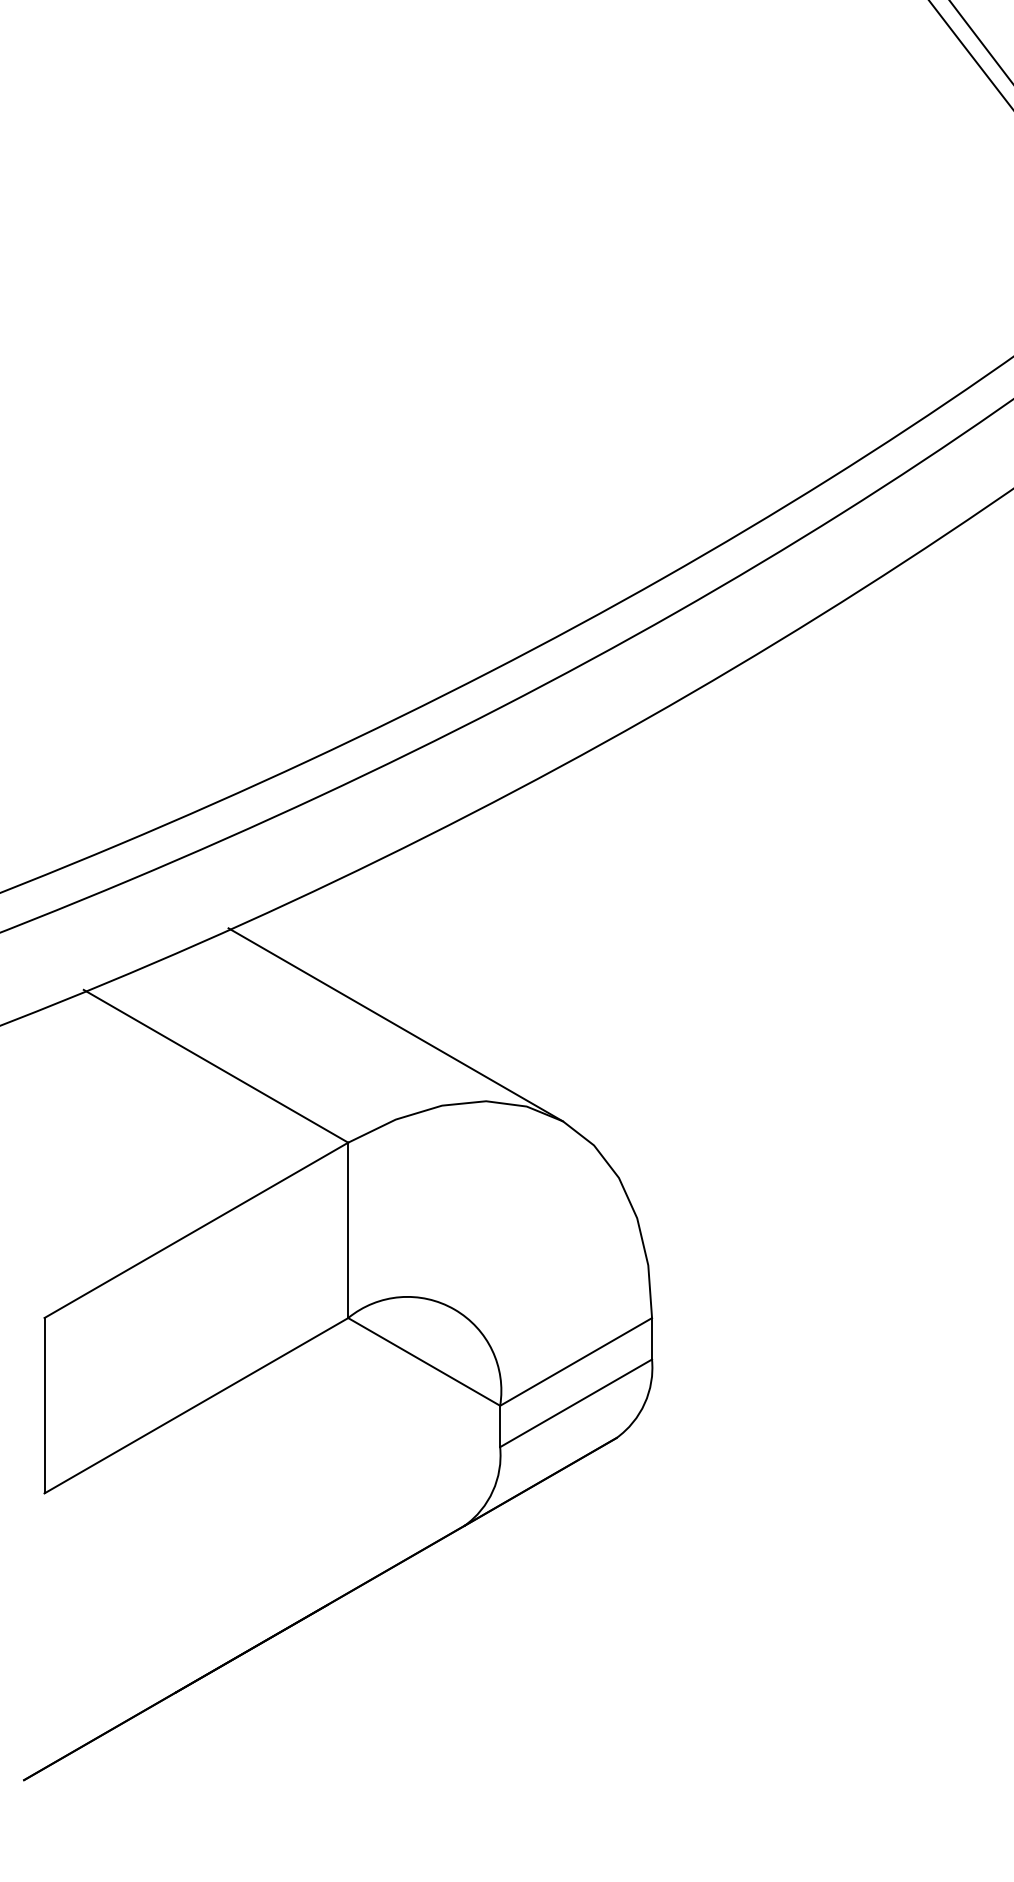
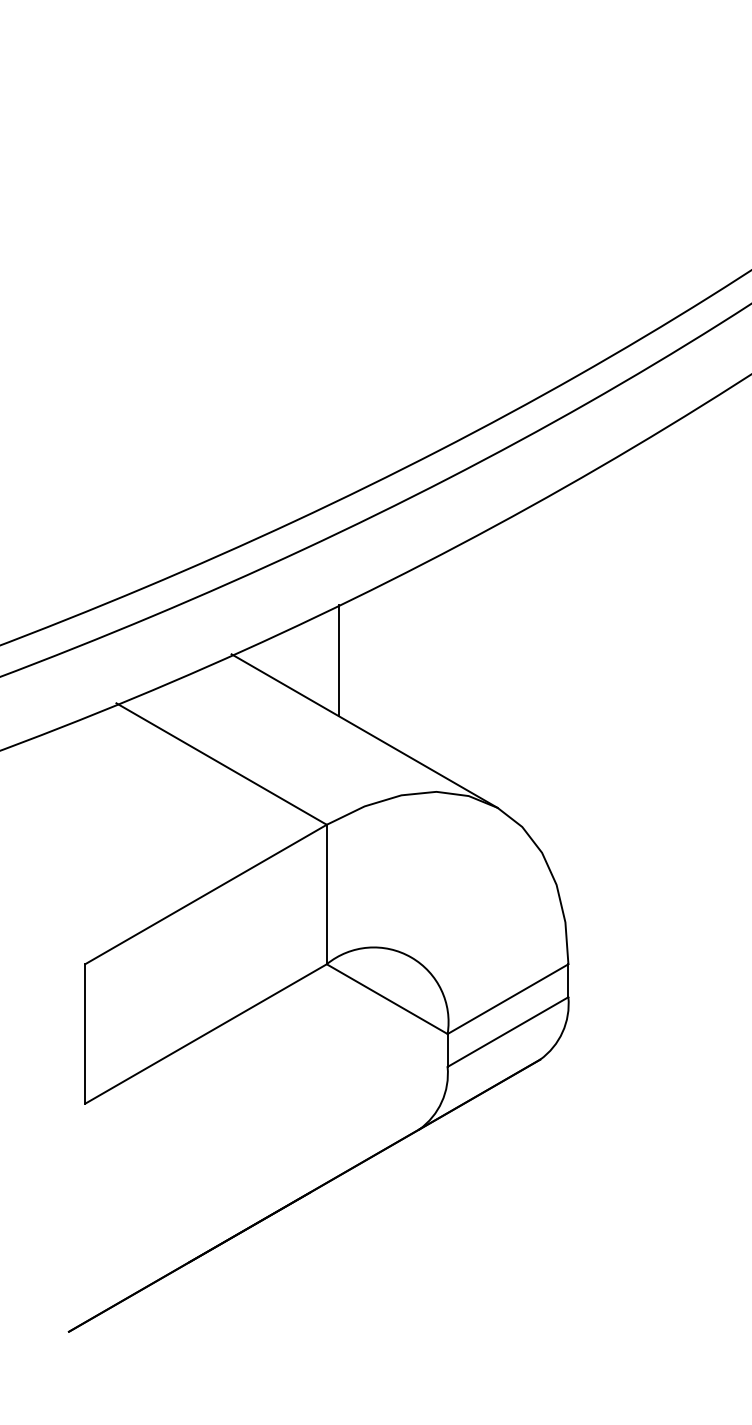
line: (363, 936) -> (338, 660), added

